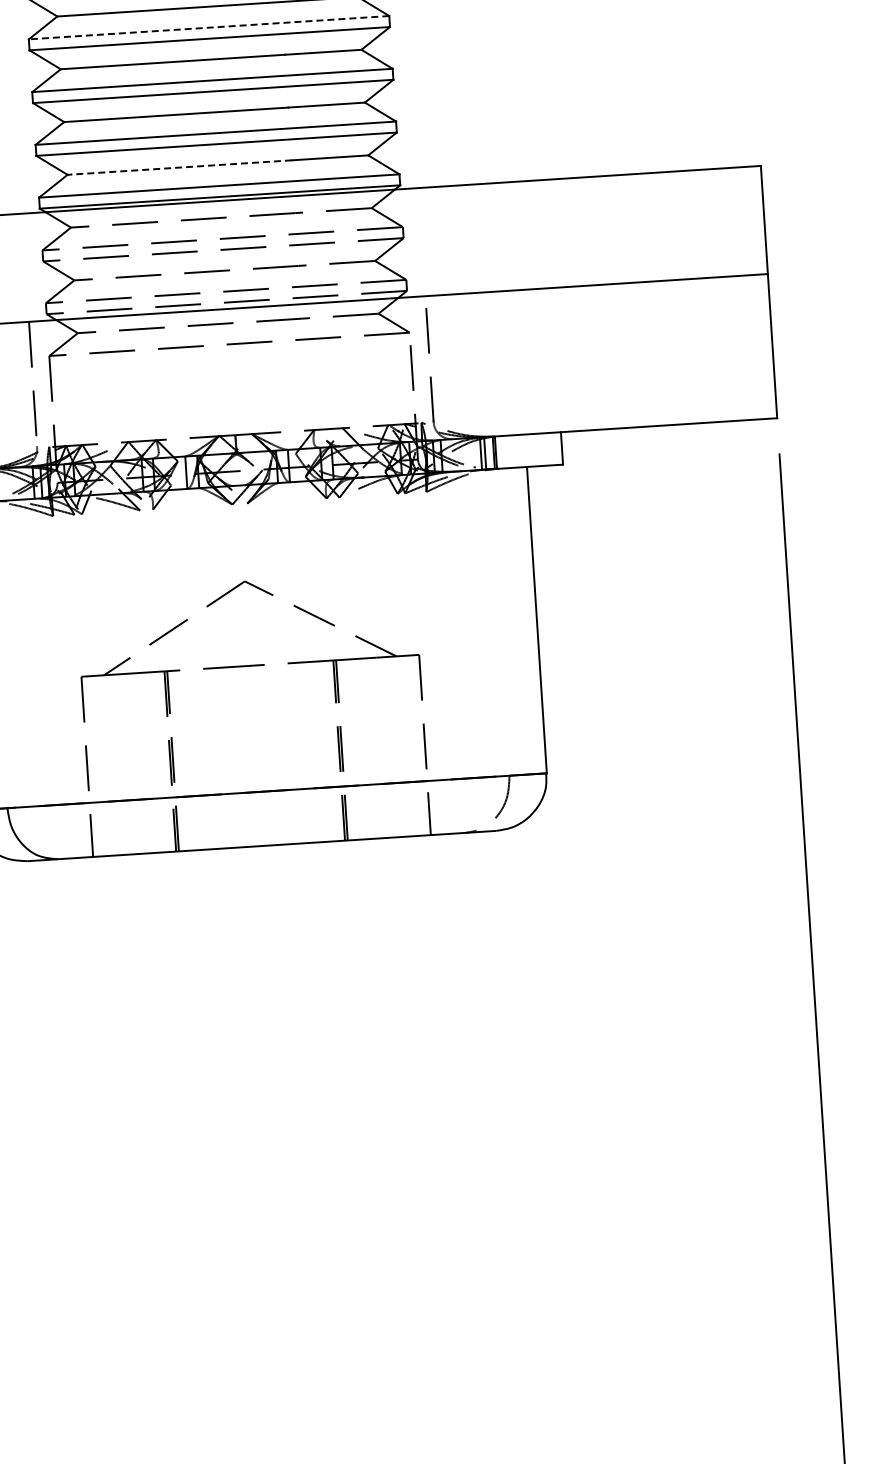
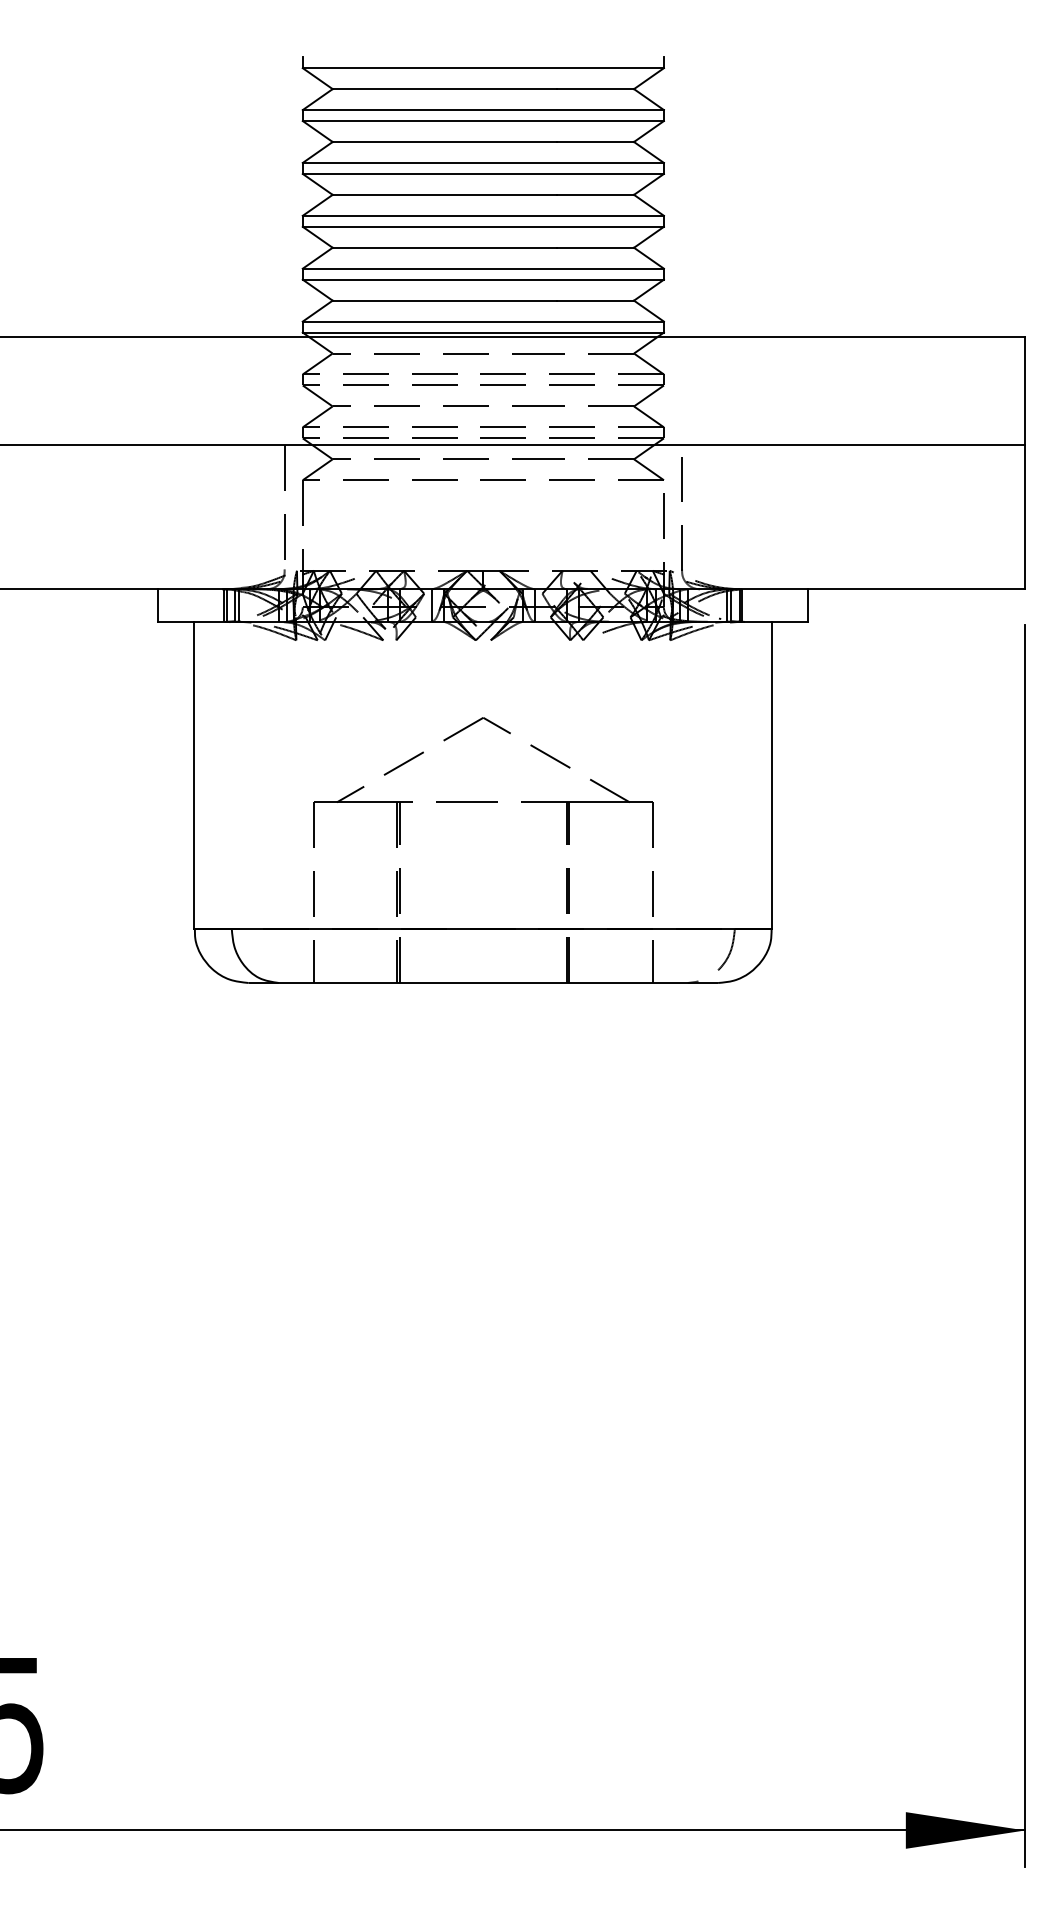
line: (209, 27) -> (483, 162), dashed -> solid
line: (179, 167) -> (444, 300), dashed -> solid

